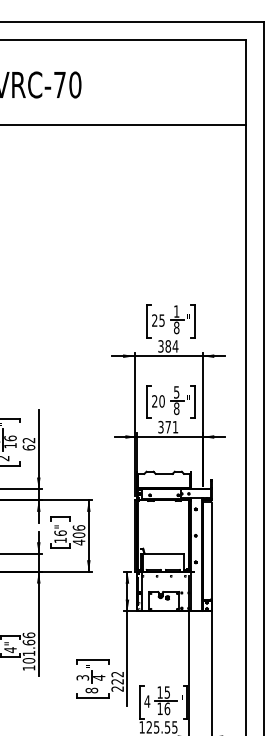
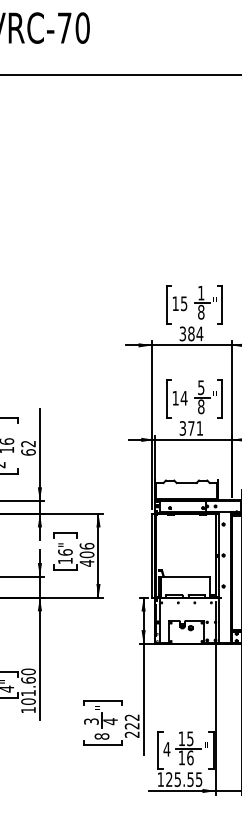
text: (154, 320) -> (175, 303), 25 -> 15
text: (158, 401) -> (179, 398), 20 -> 14
text: (28, 634) -> (27, 670), 101.66 -> 101.60

